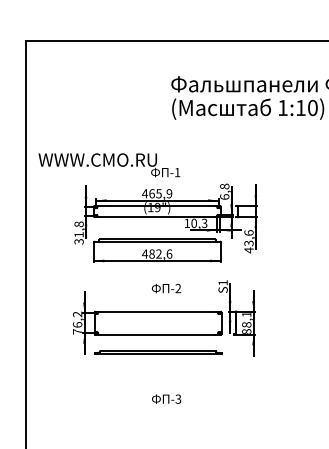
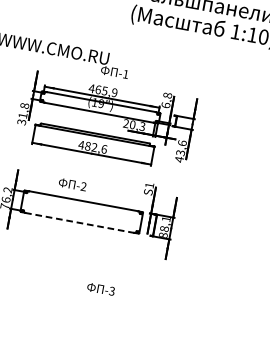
text: (187, 222) -> (126, 122), 10,3 -> 20,3
text: (166, 288) -> (72, 184), moved
line: (158, 334) -> (80, 222), solid -> dashed
line: (158, 351) -> (77, 238), removed
text: (166, 398) -> (101, 288), moved

